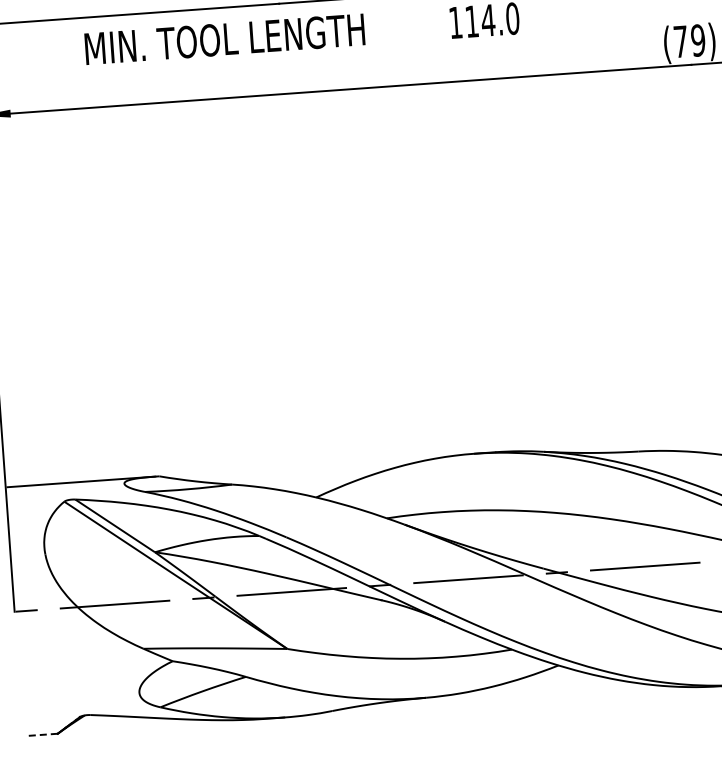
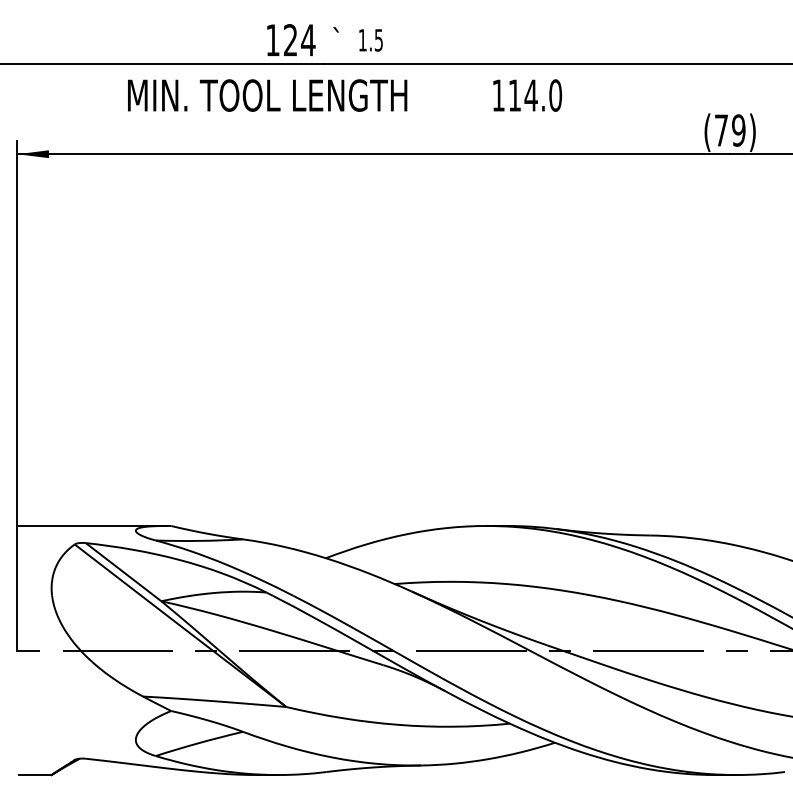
line: (40, 735) -> (34, 775), dashed -> solid

